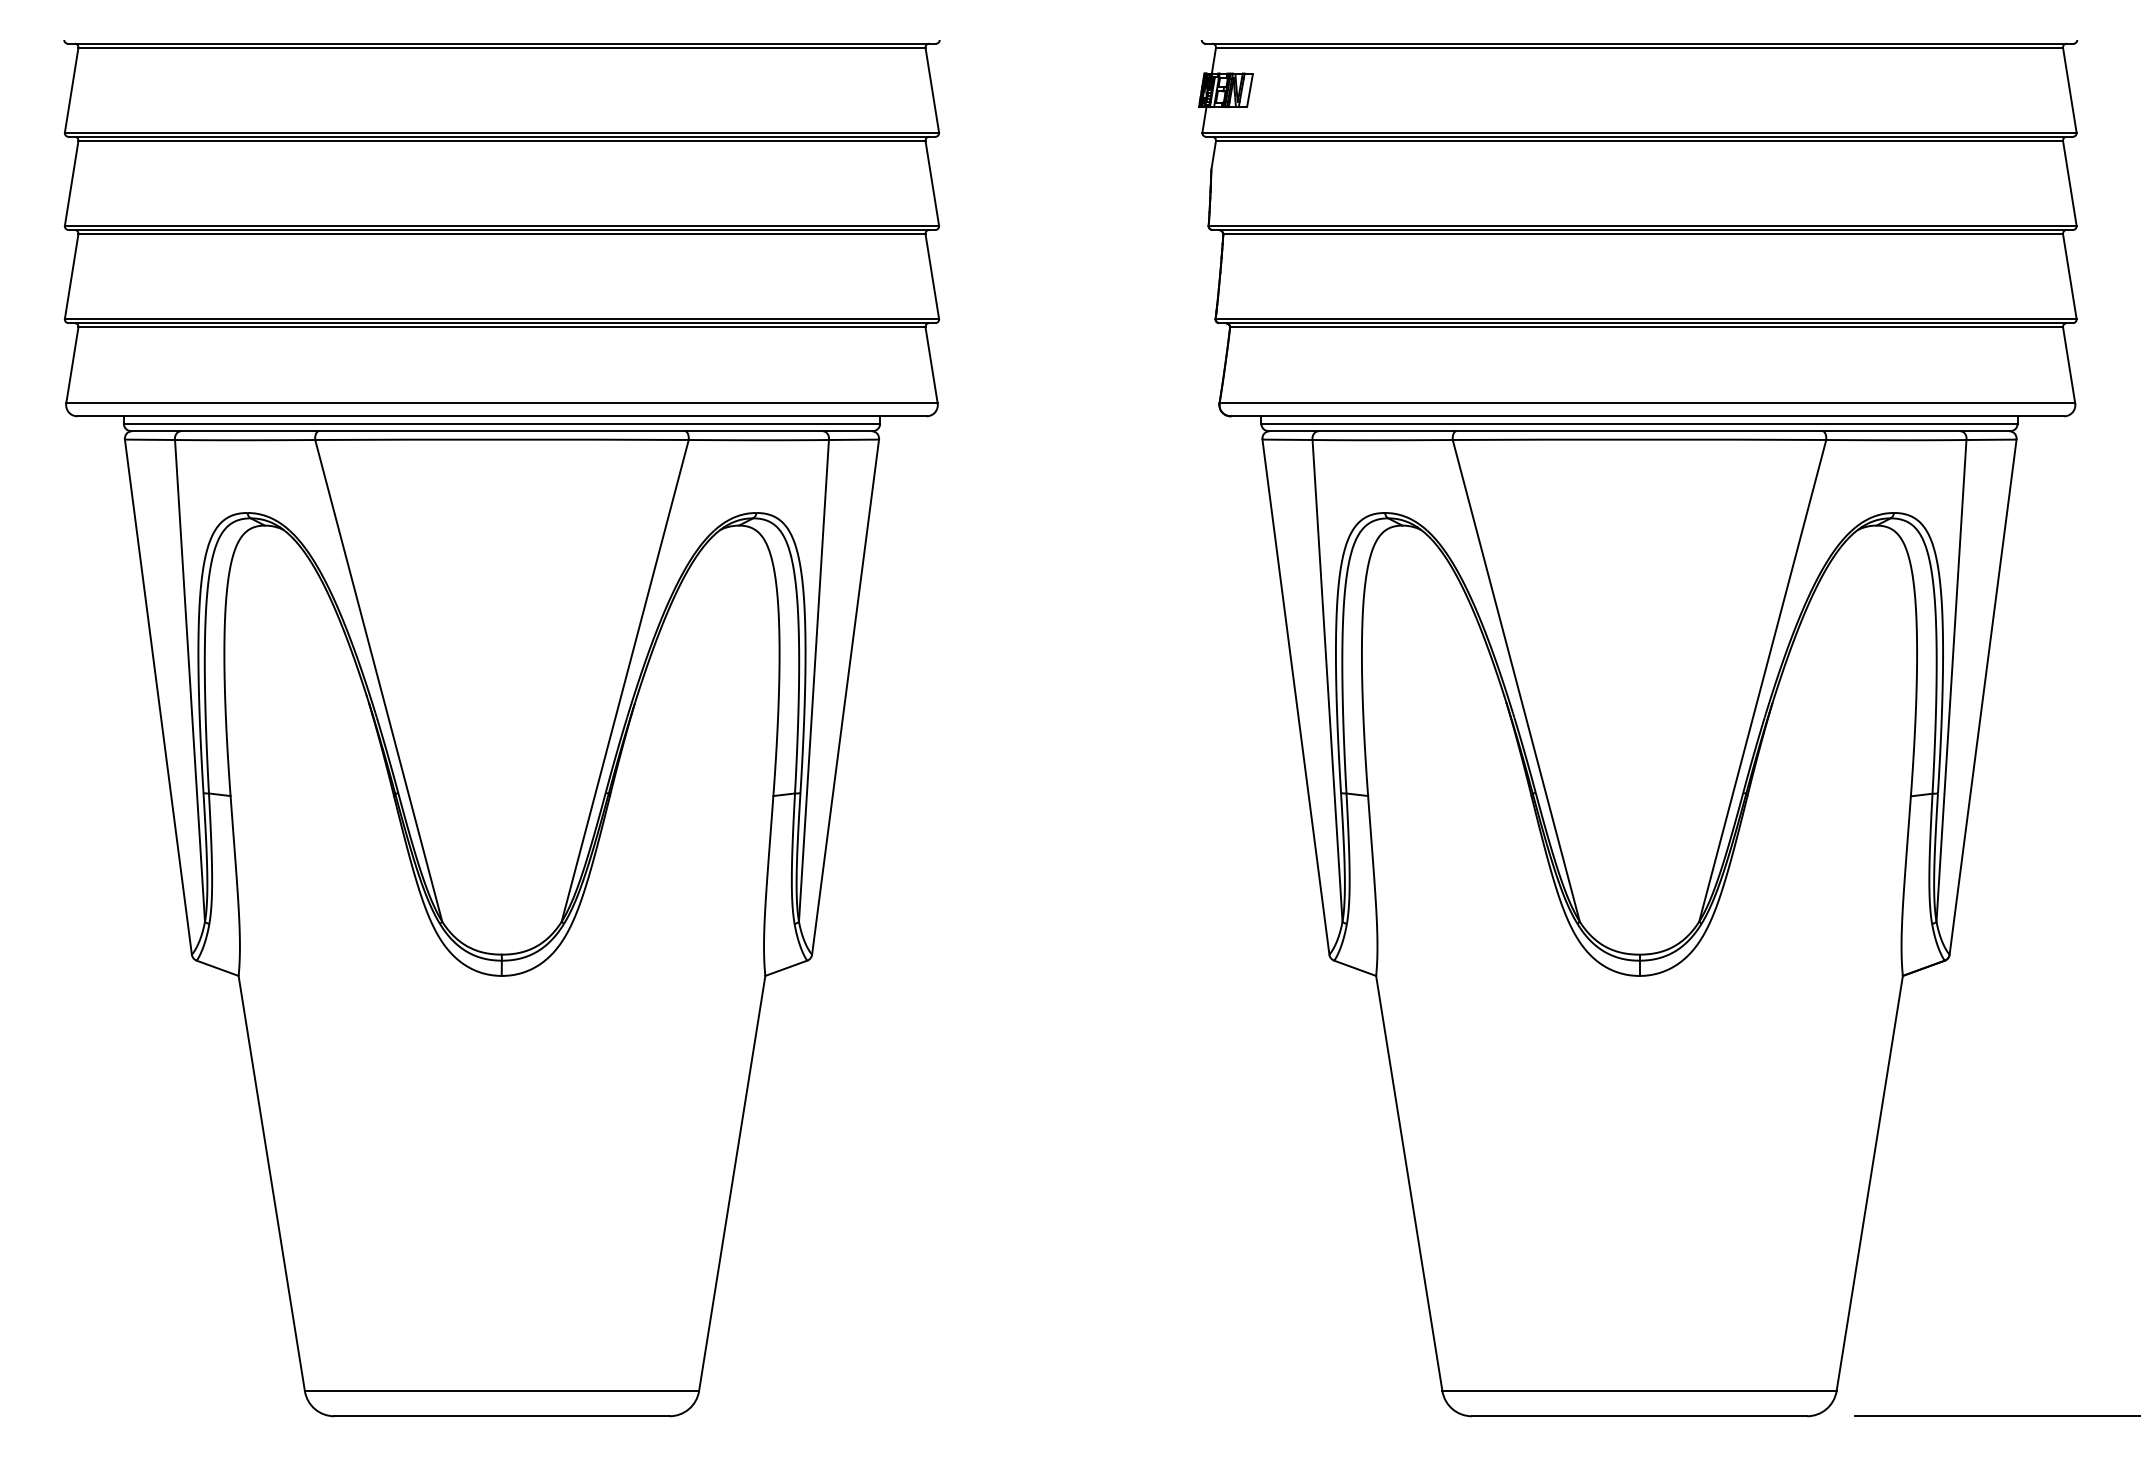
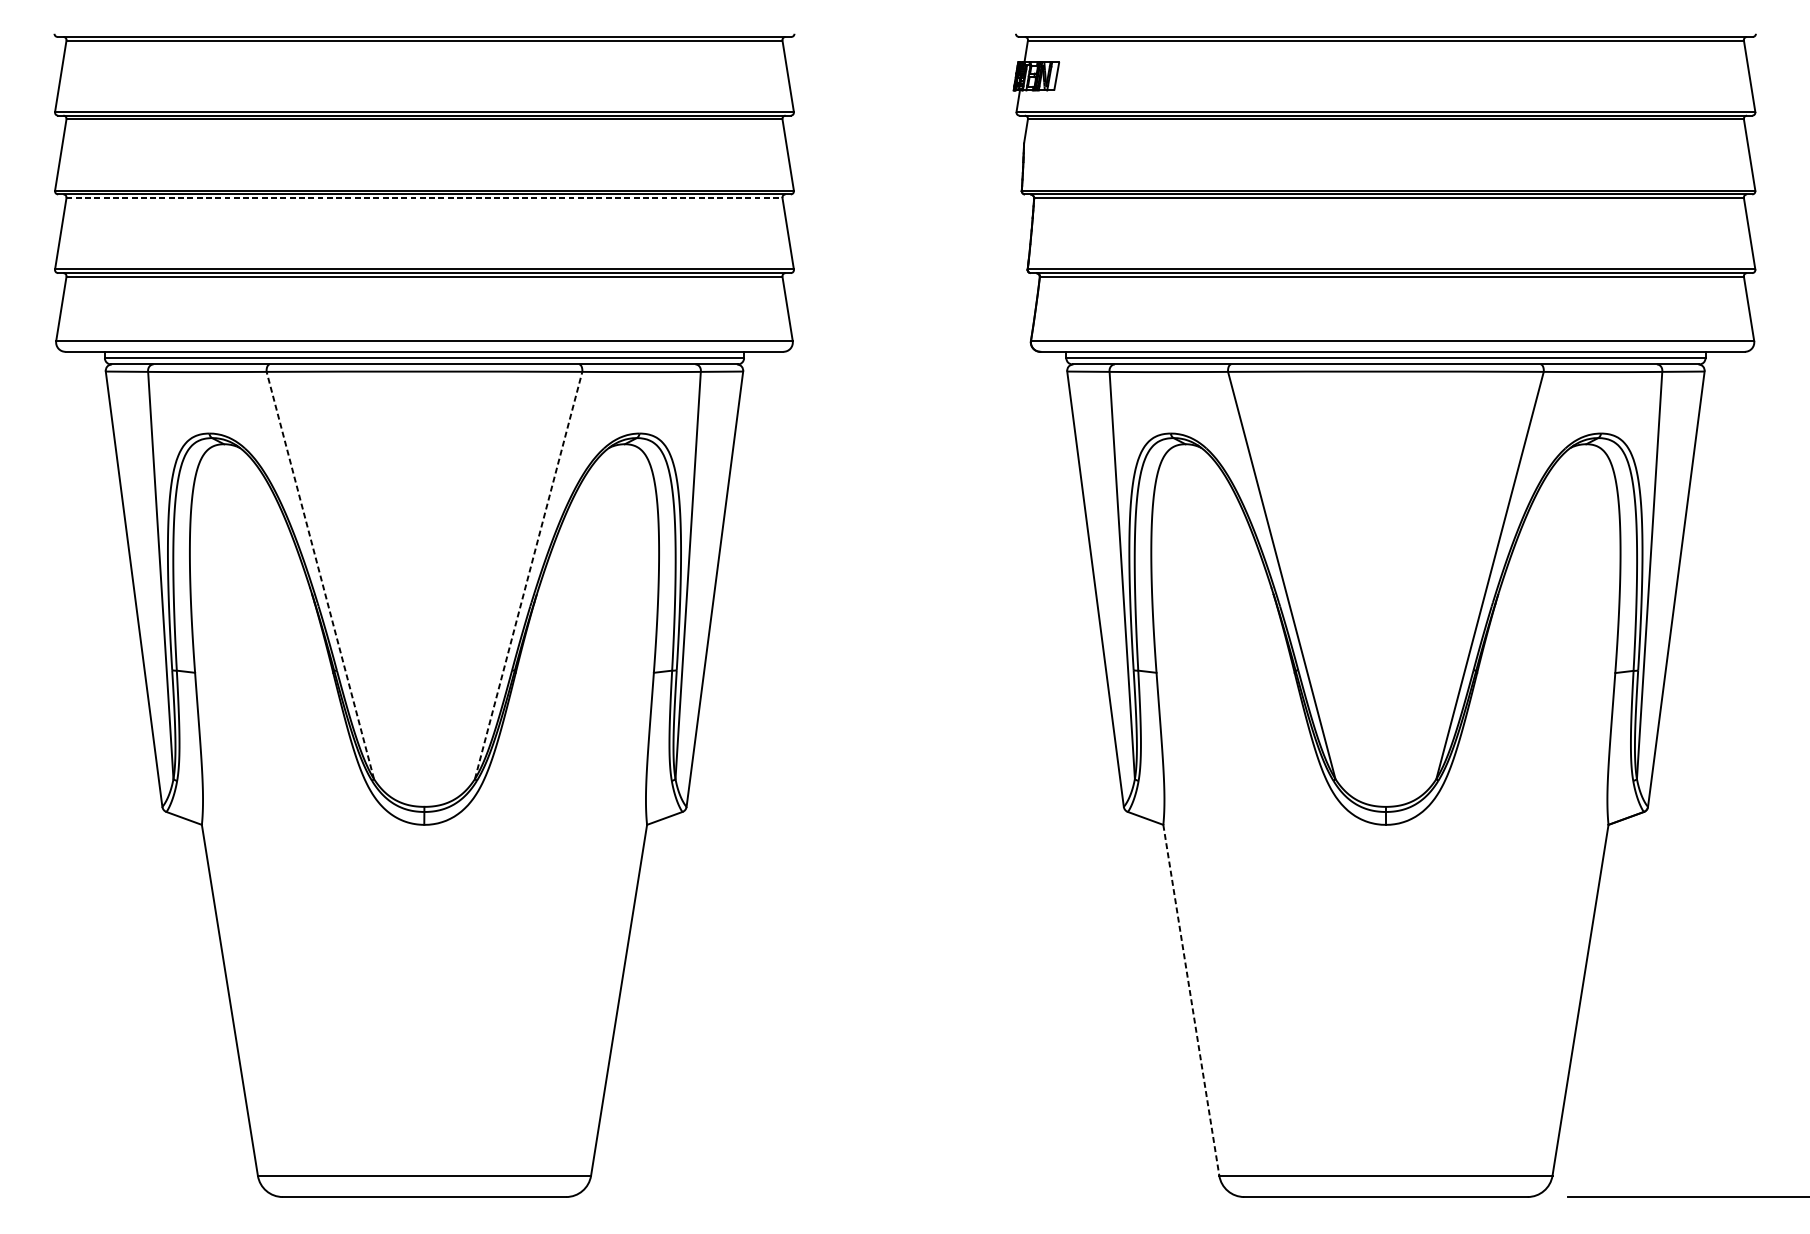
line: (501, 234) -> (424, 198), solid -> dashed
line: (378, 680) -> (320, 575), solid -> dashed
line: (625, 680) -> (528, 575), solid -> dashed
line: (1409, 1184) -> (1191, 1001), solid -> dashed

